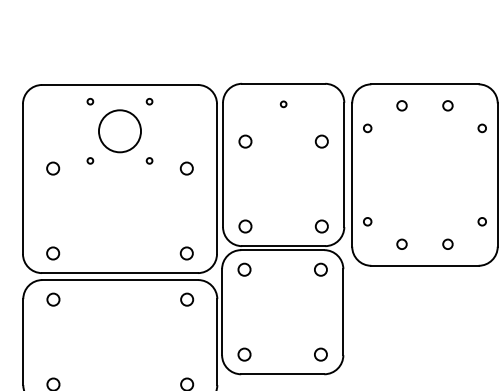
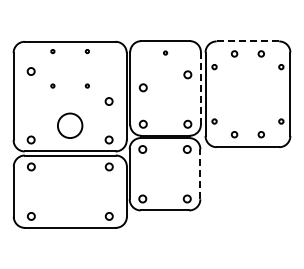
line: (424, 84) -> (247, 41), solid -> dashed
circle: (120, 130) -> (70, 125), moved
circle: (244, 141) -> (142, 87), moved
line: (343, 163) -> (200, 87), solid -> dashed
circle: (51, 168) -> (30, 71), moved
circle: (185, 168) -> (108, 101), moved
line: (343, 310) -> (200, 173), solid -> dashed

